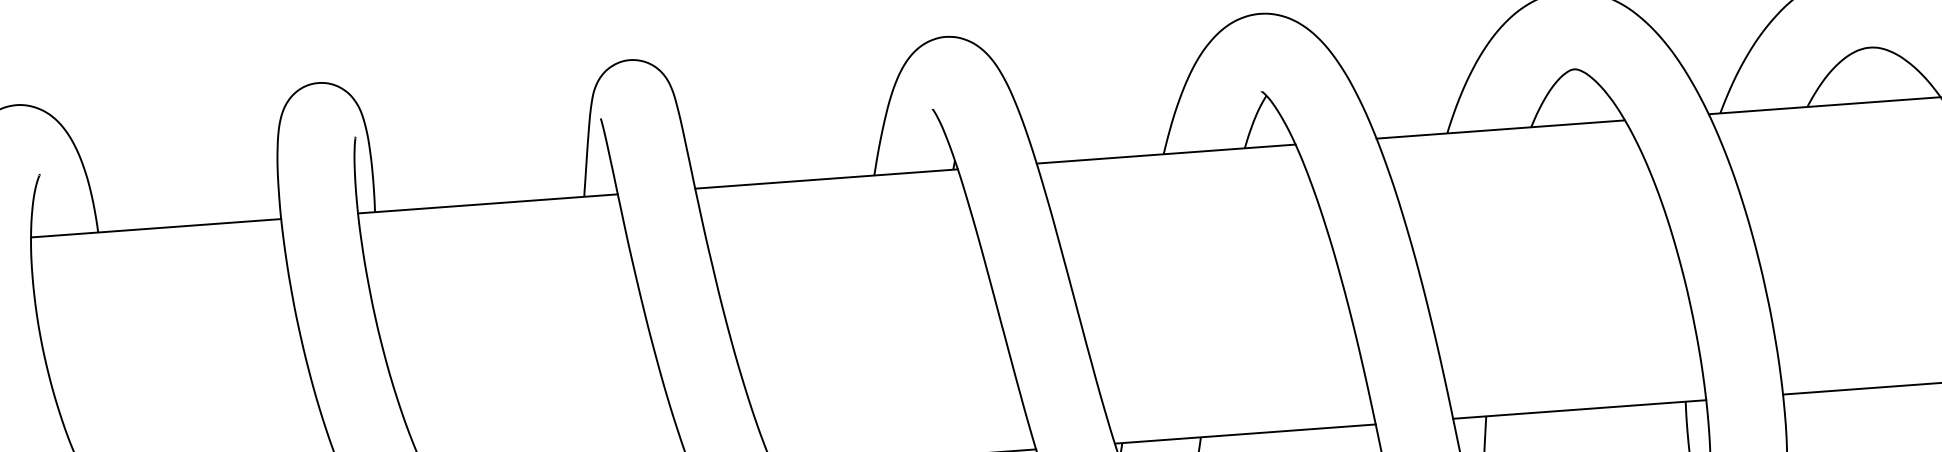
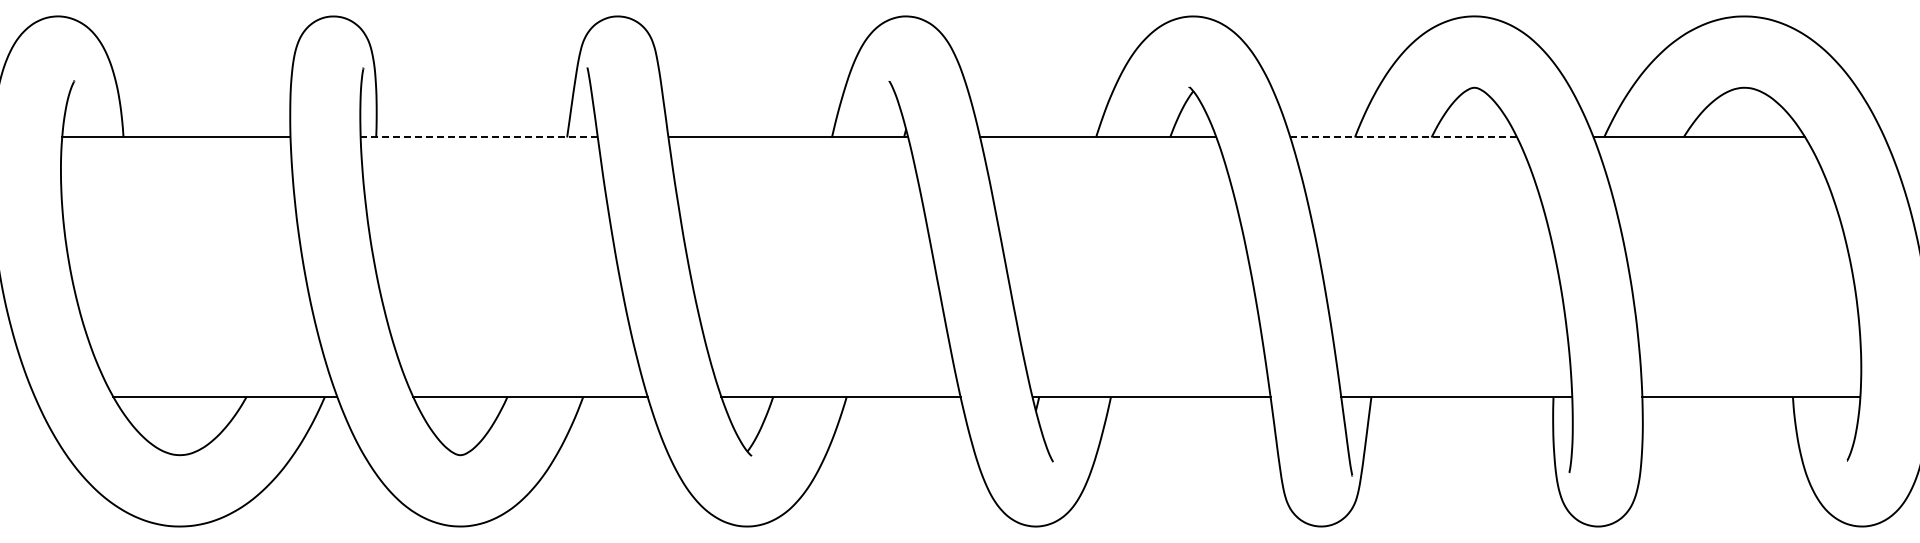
line: (1500, 129) -> (1403, 137), solid -> dashed
line: (488, 203) -> (479, 137), solid -> dashed

